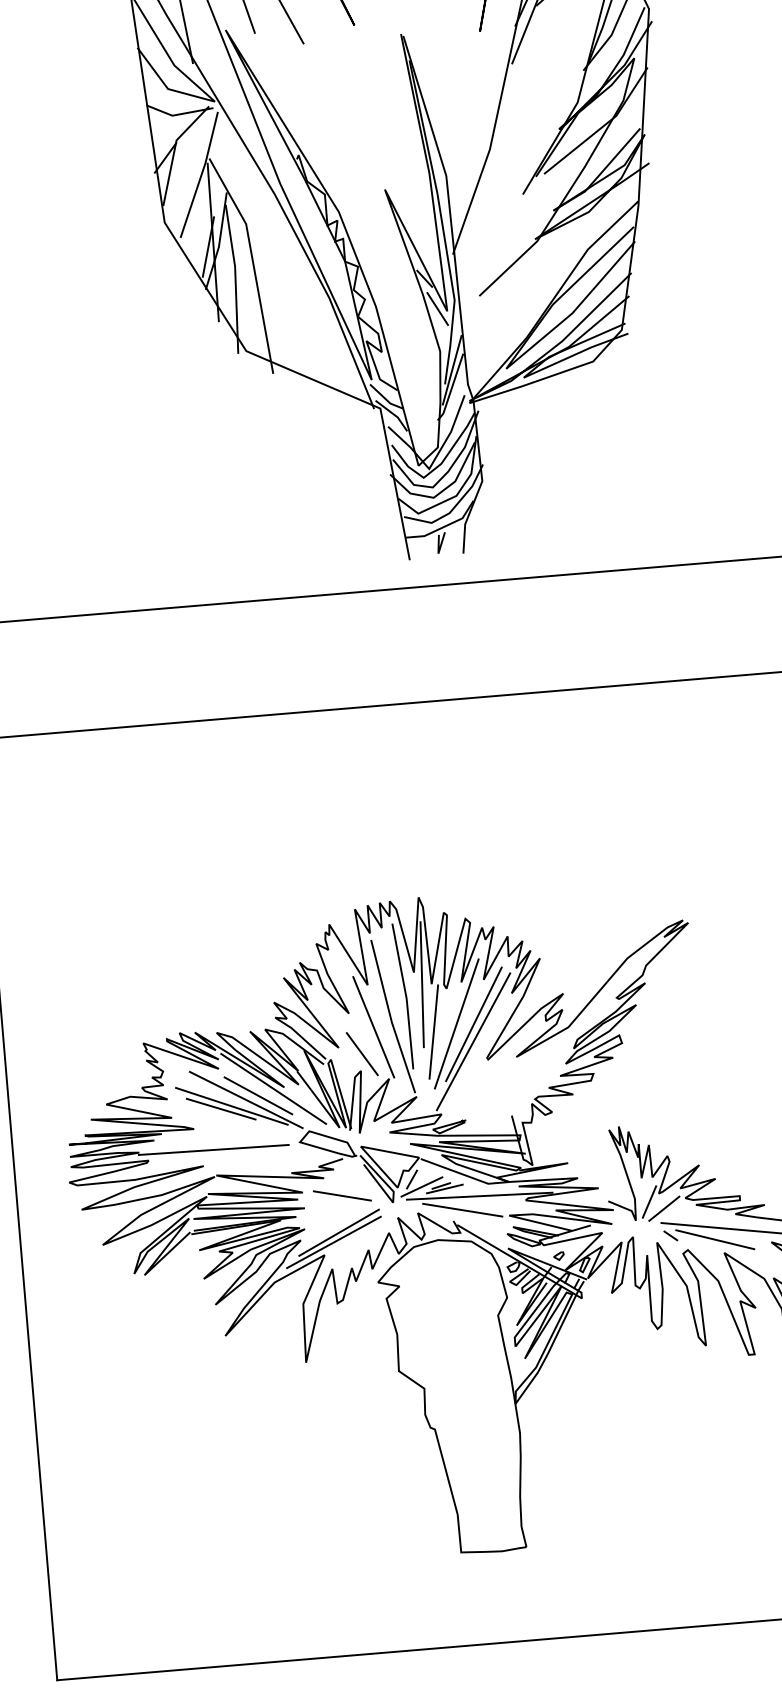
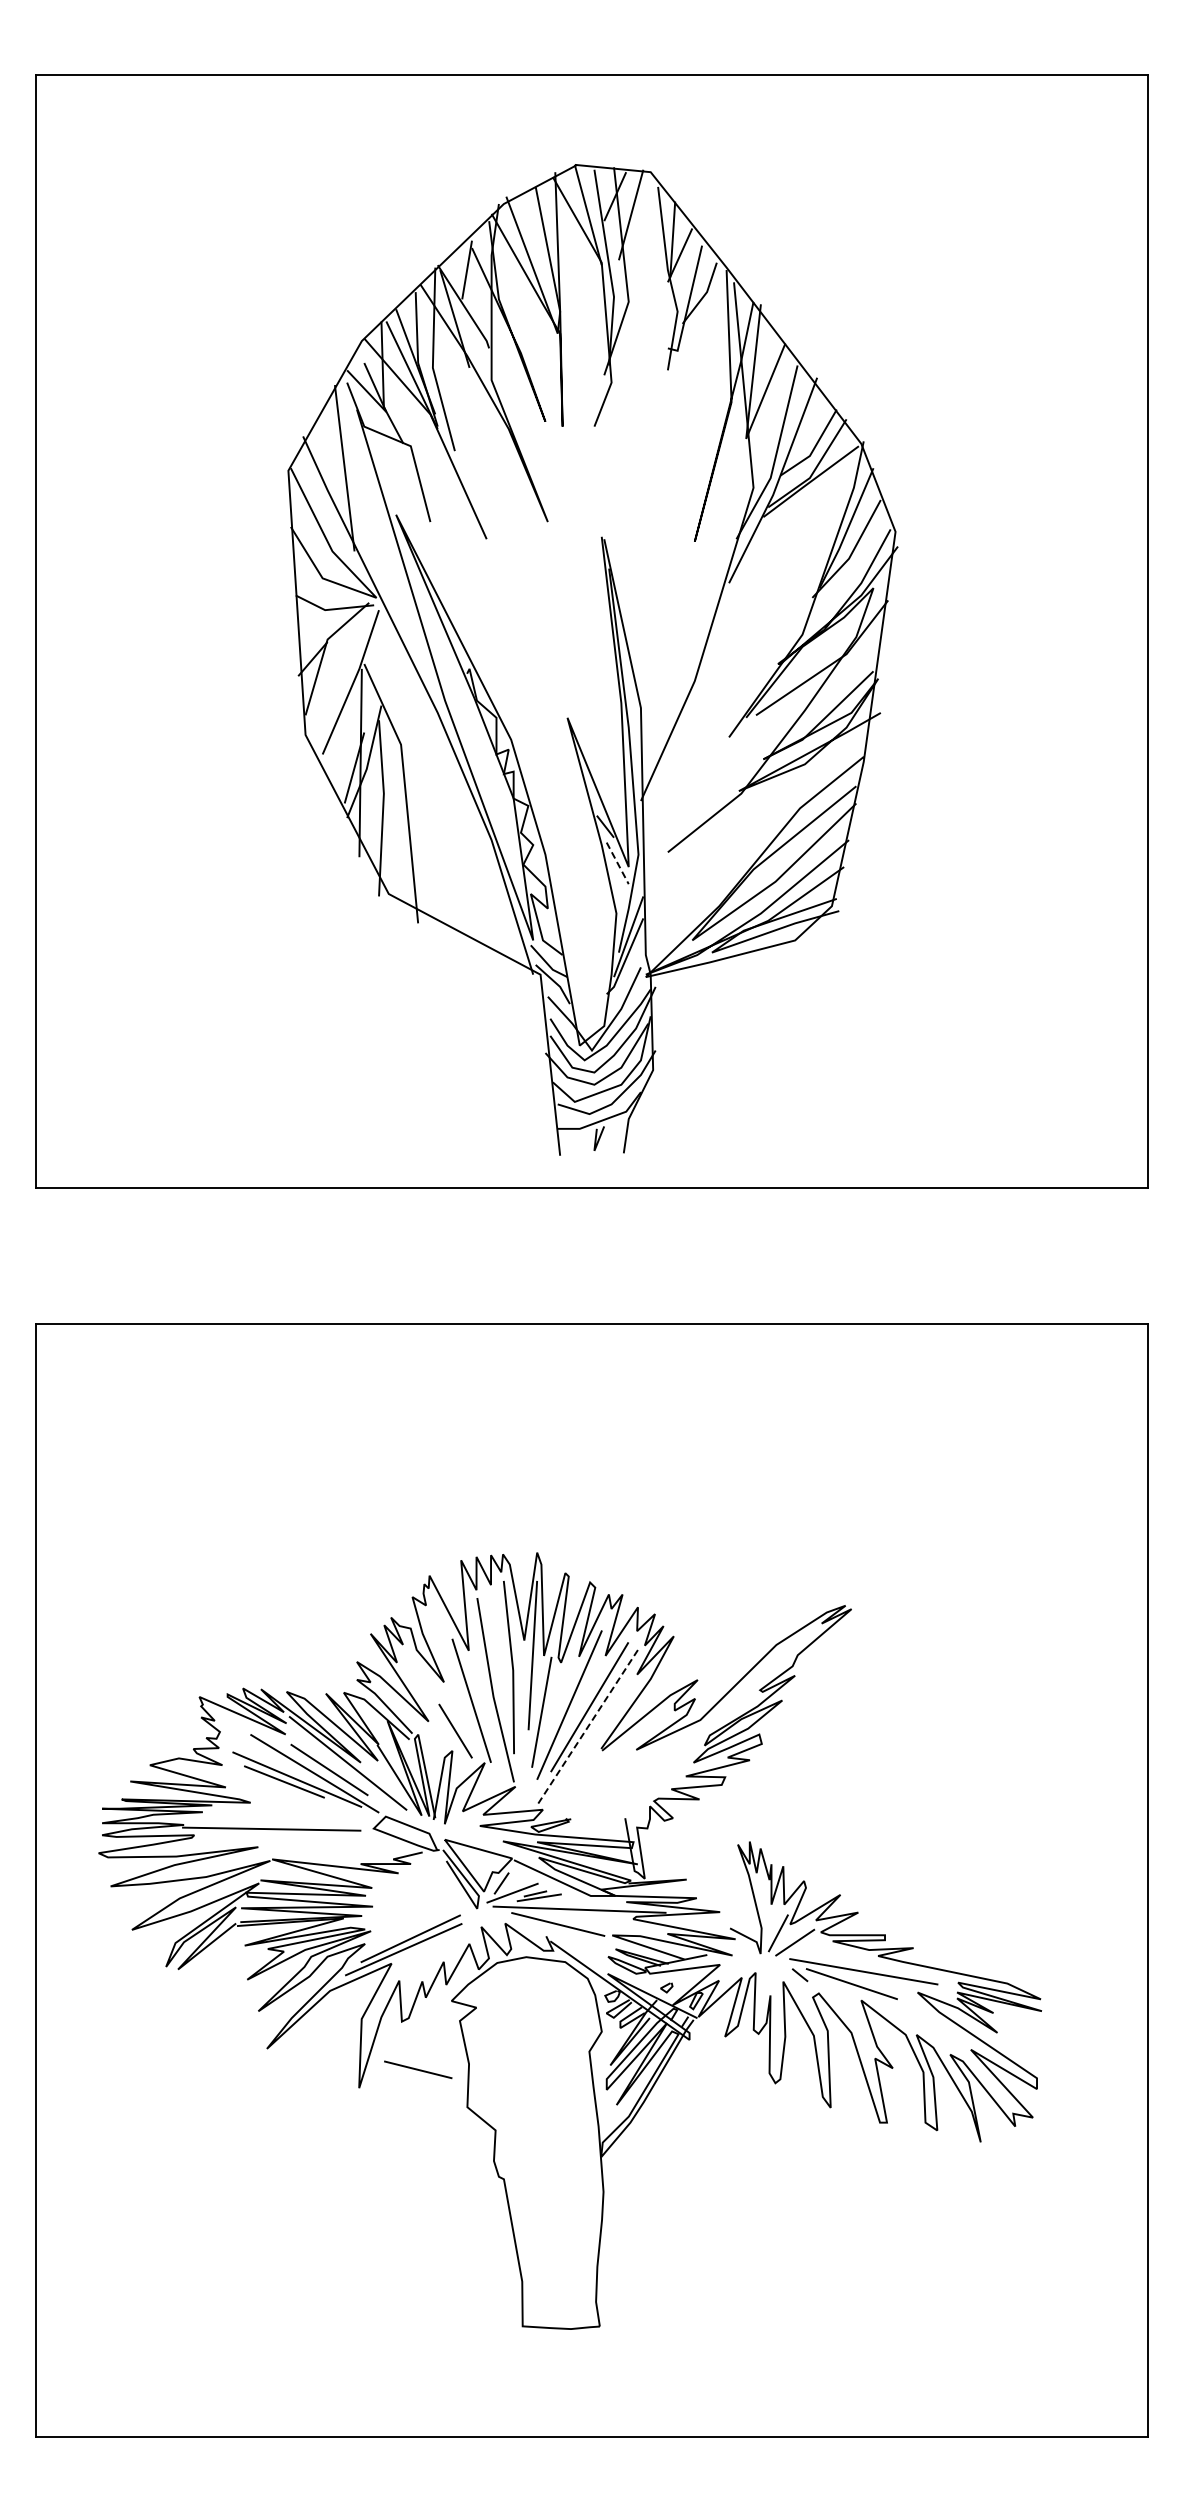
line: (437, 309) -> (617, 863), solid -> dashed
line: (473, 1041) -> (587, 1727), solid -> dashed
line: (342, 1195) -> (418, 2069), moved

